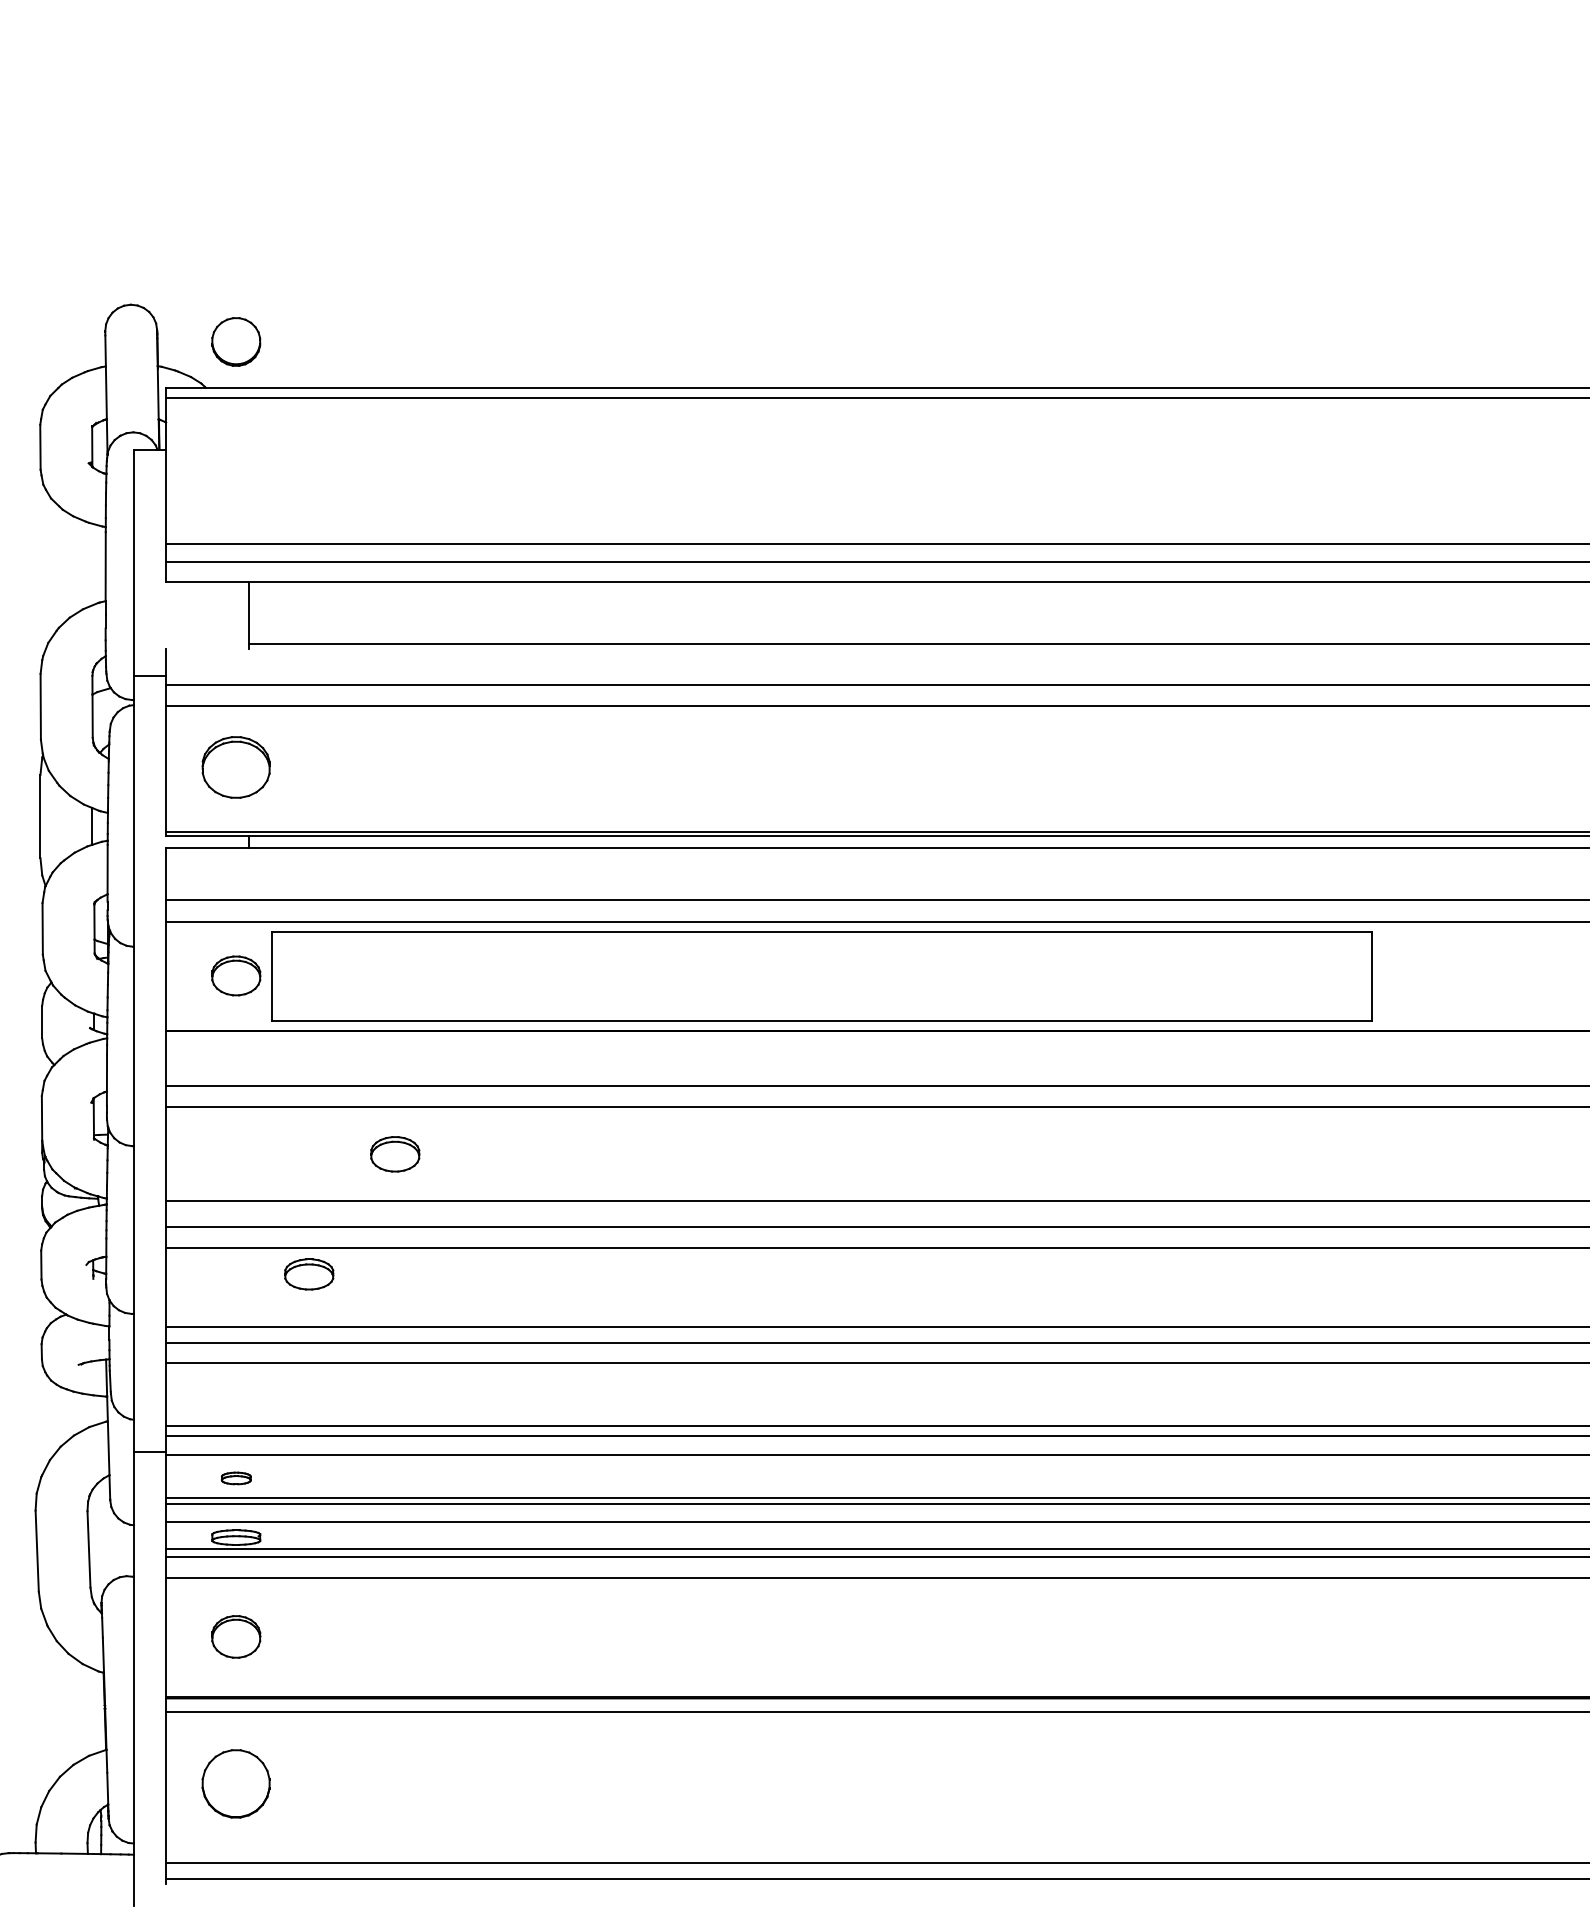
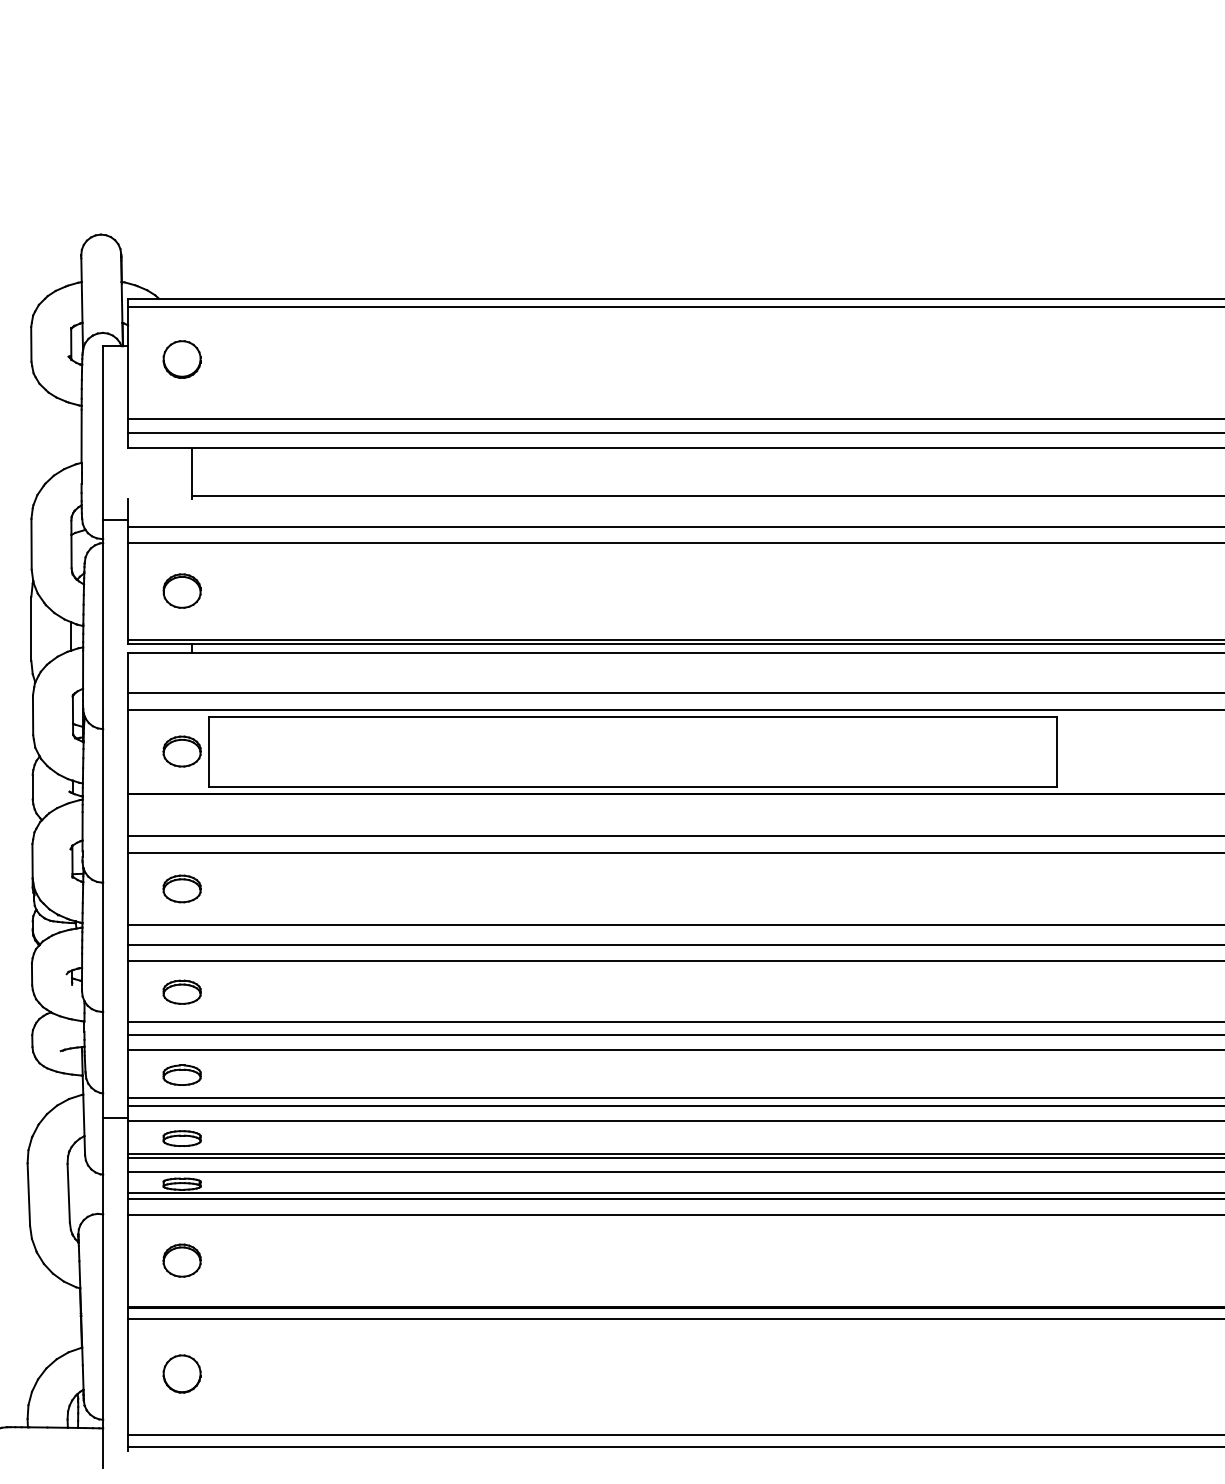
part: (236, 341) -> (182, 359), moved
part: (236, 767) -> (182, 591), size x0.71
part: (395, 1154) -> (182, 889), moved
part: (309, 1274) -> (182, 992), moved
part: (236, 1395) -> (182, 1074), added
part: (236, 1478) -> (182, 1138), size x1.67
part: (236, 1784) -> (182, 1374), size x0.71

